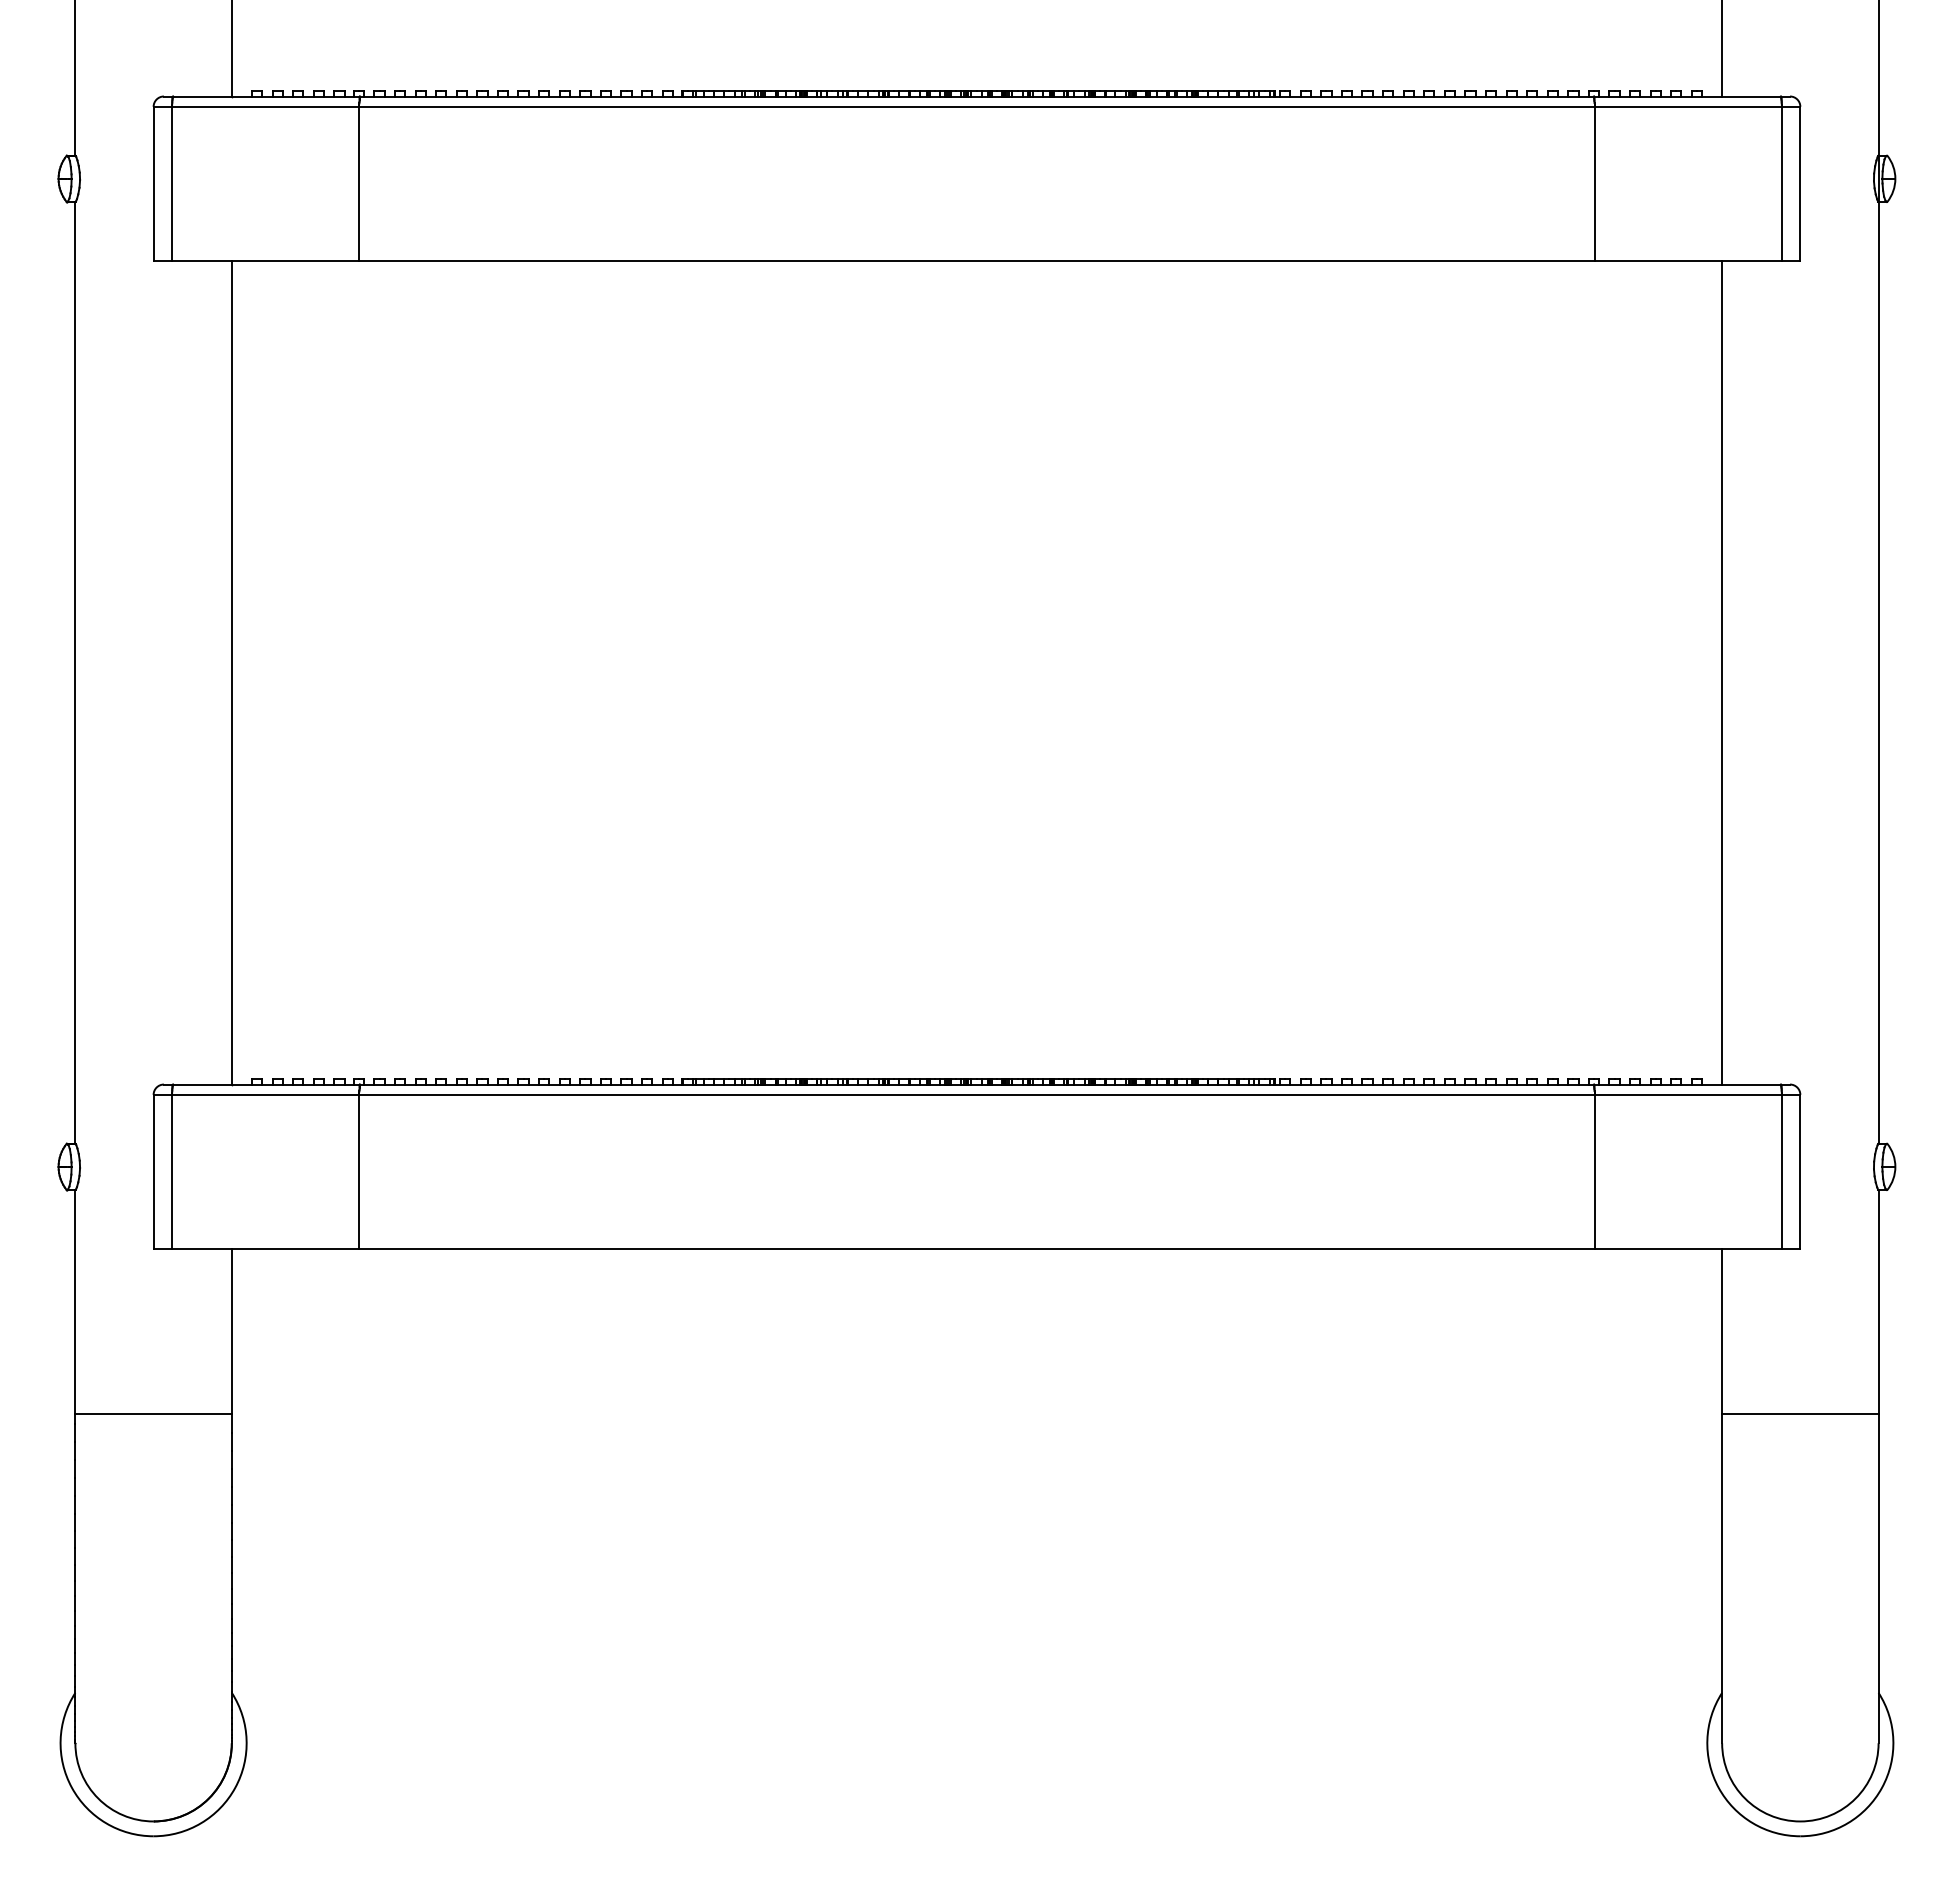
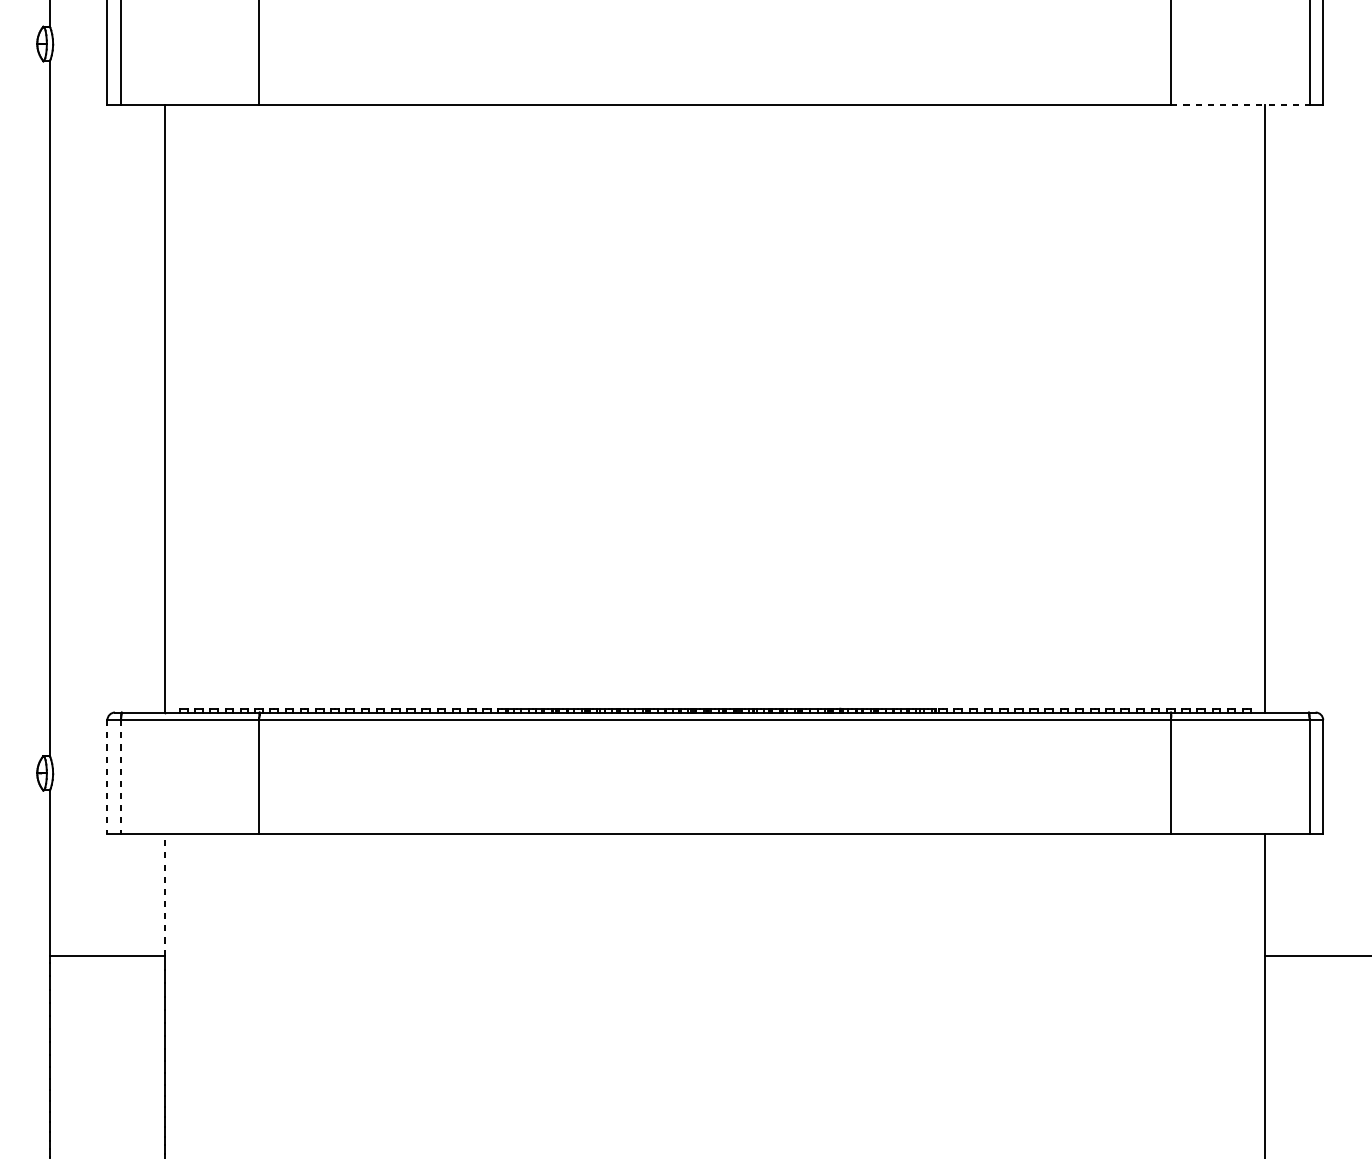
line: (1688, 261) -> (1240, 104), solid -> dashed
line: (153, 1172) -> (107, 777), solid -> dashed
line: (172, 1172) -> (121, 777), solid -> dashed
line: (231, 1331) -> (164, 894), solid -> dashed

